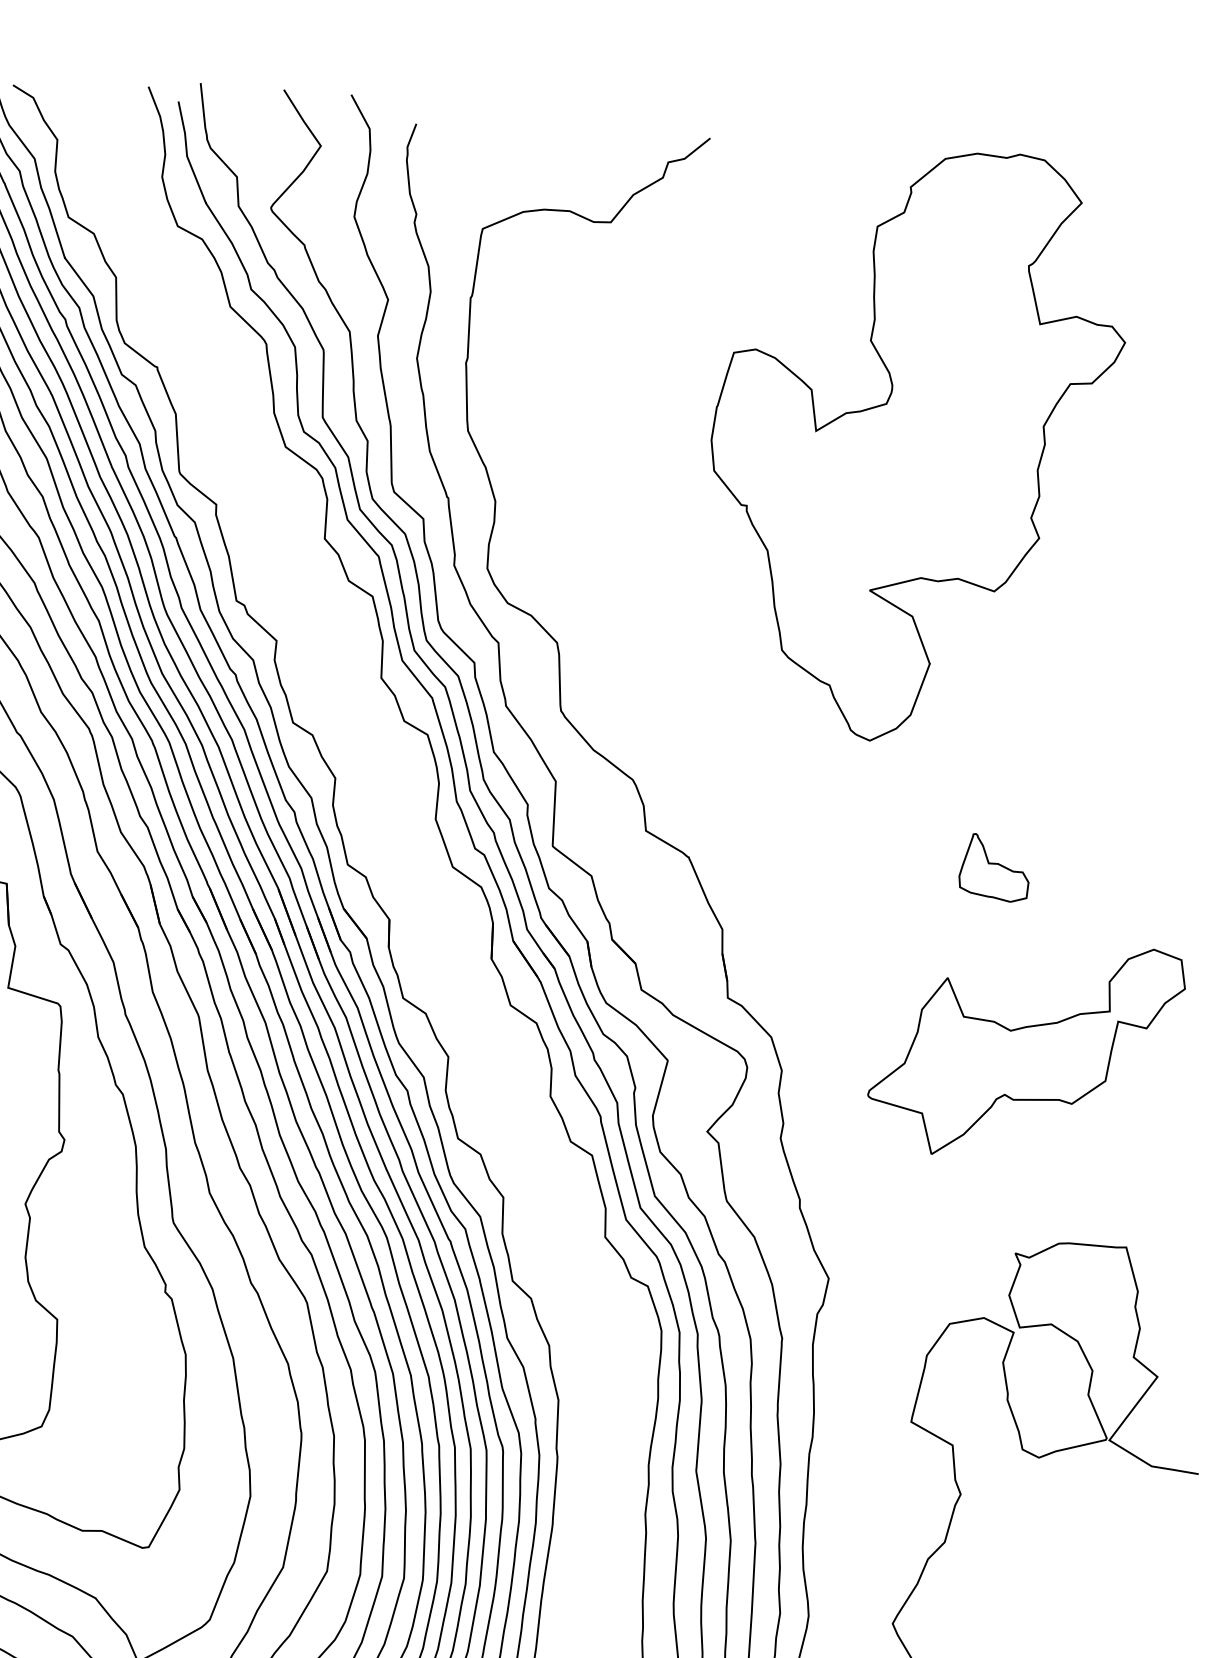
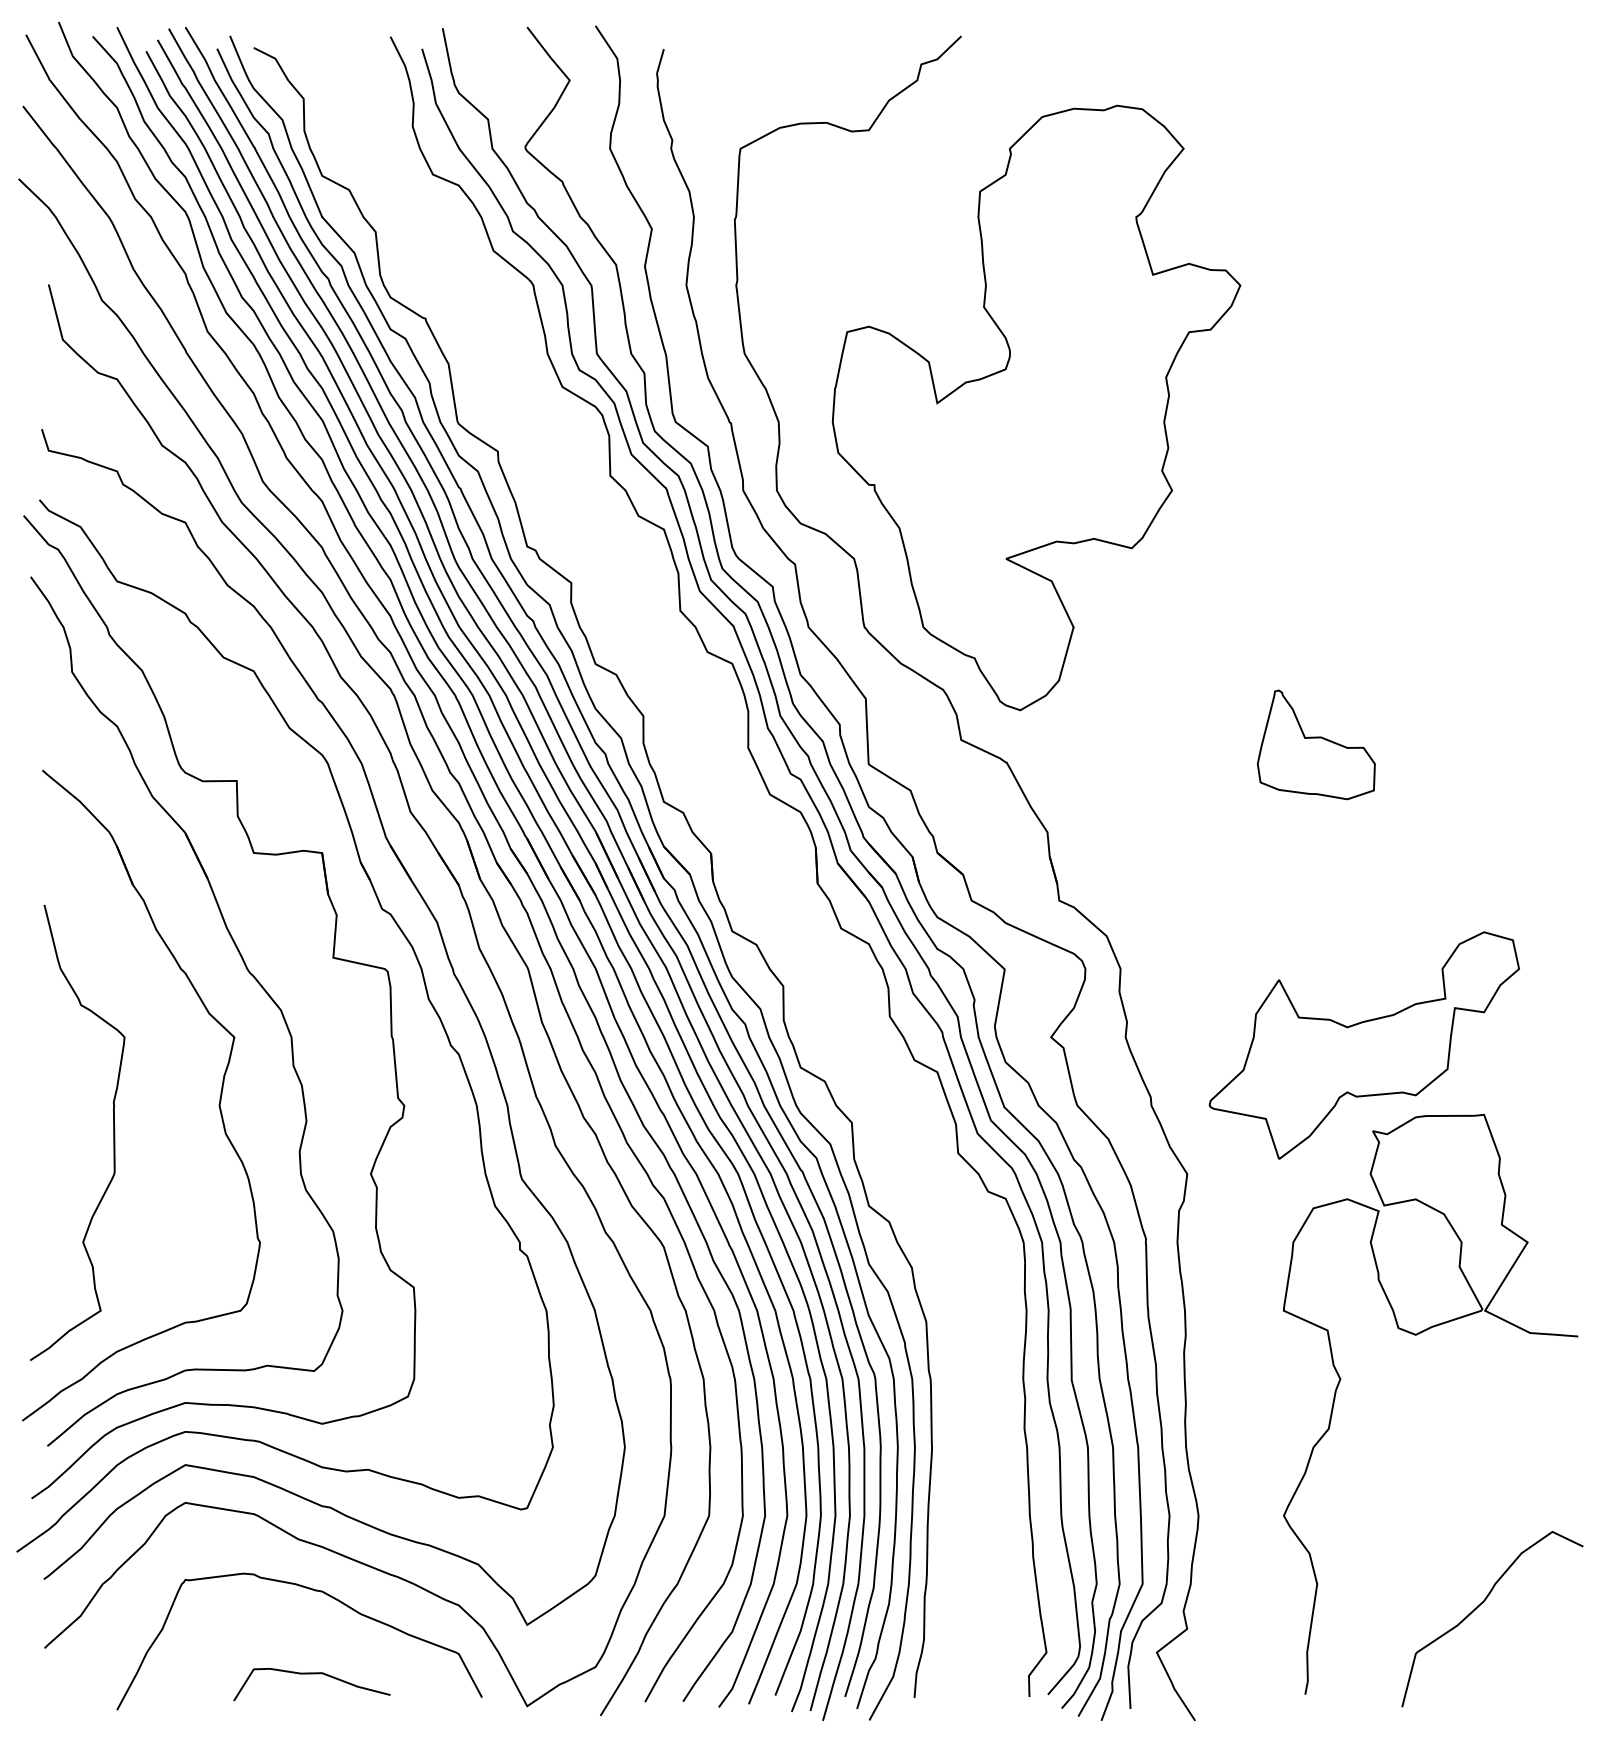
part: (913, 444) -> (1036, 407), moved
part: (995, 867) -> (1316, 744), size x1.67
part: (1024, 1050) -> (1363, 1045), moved

